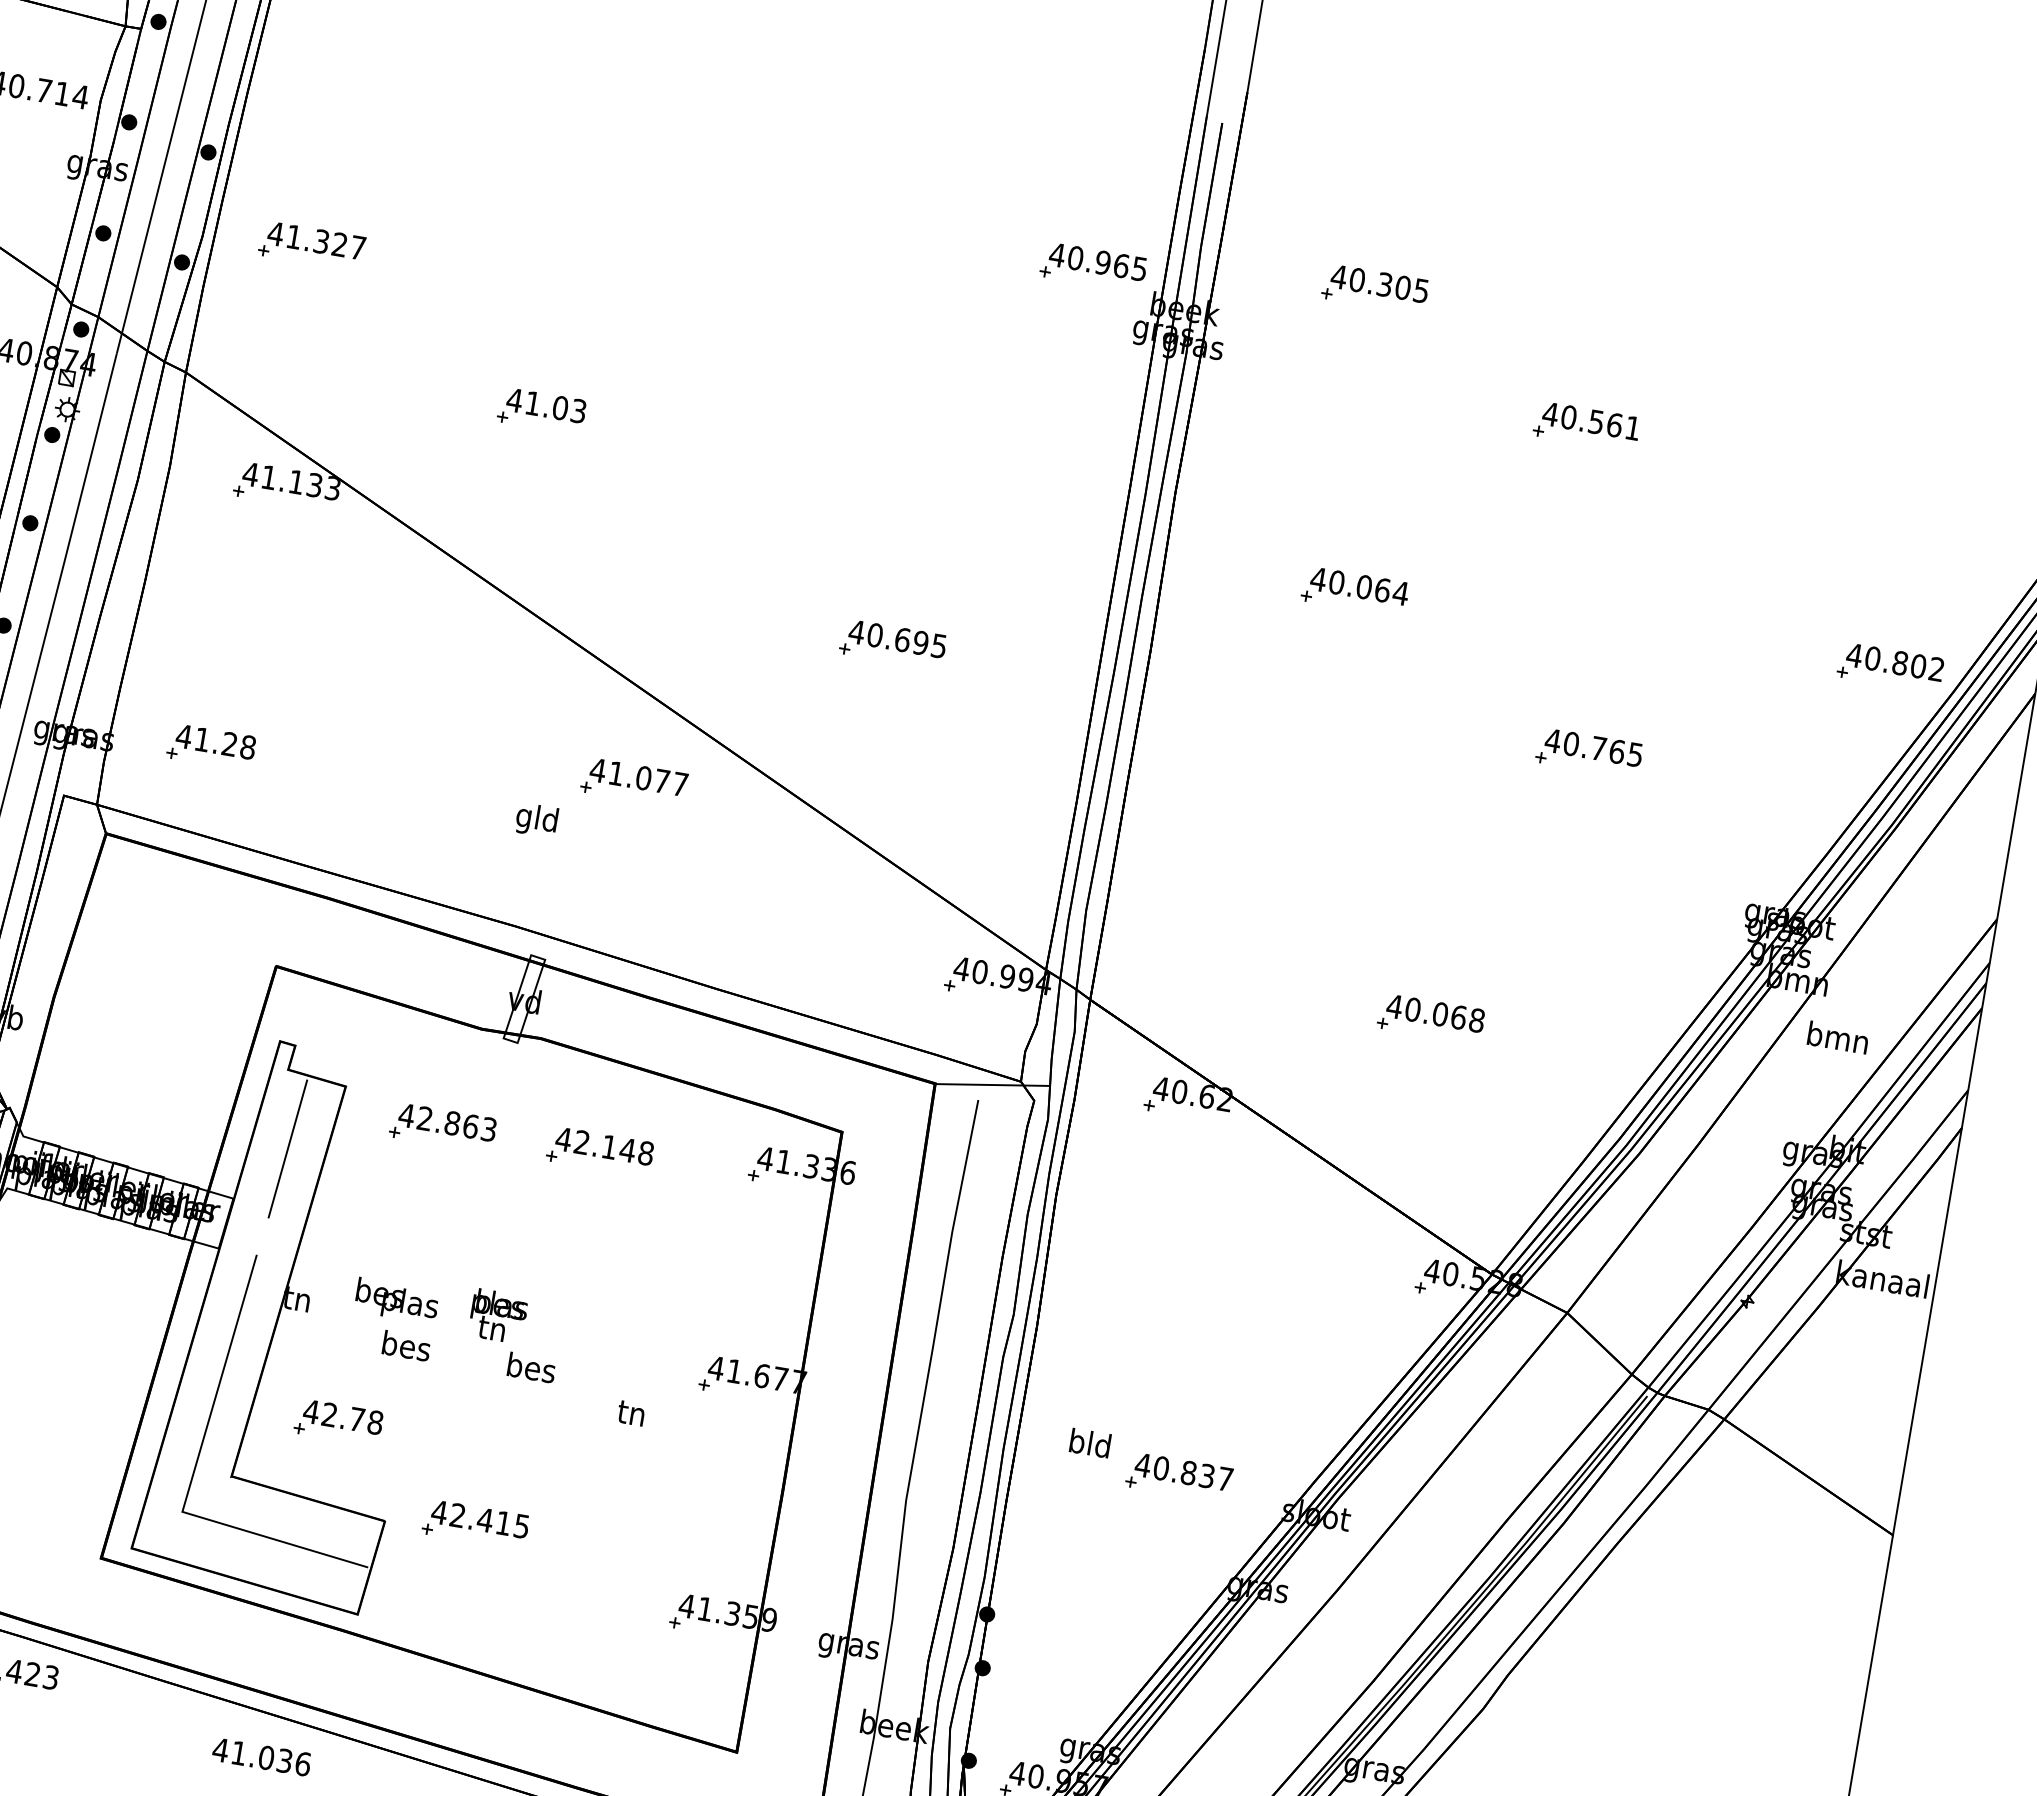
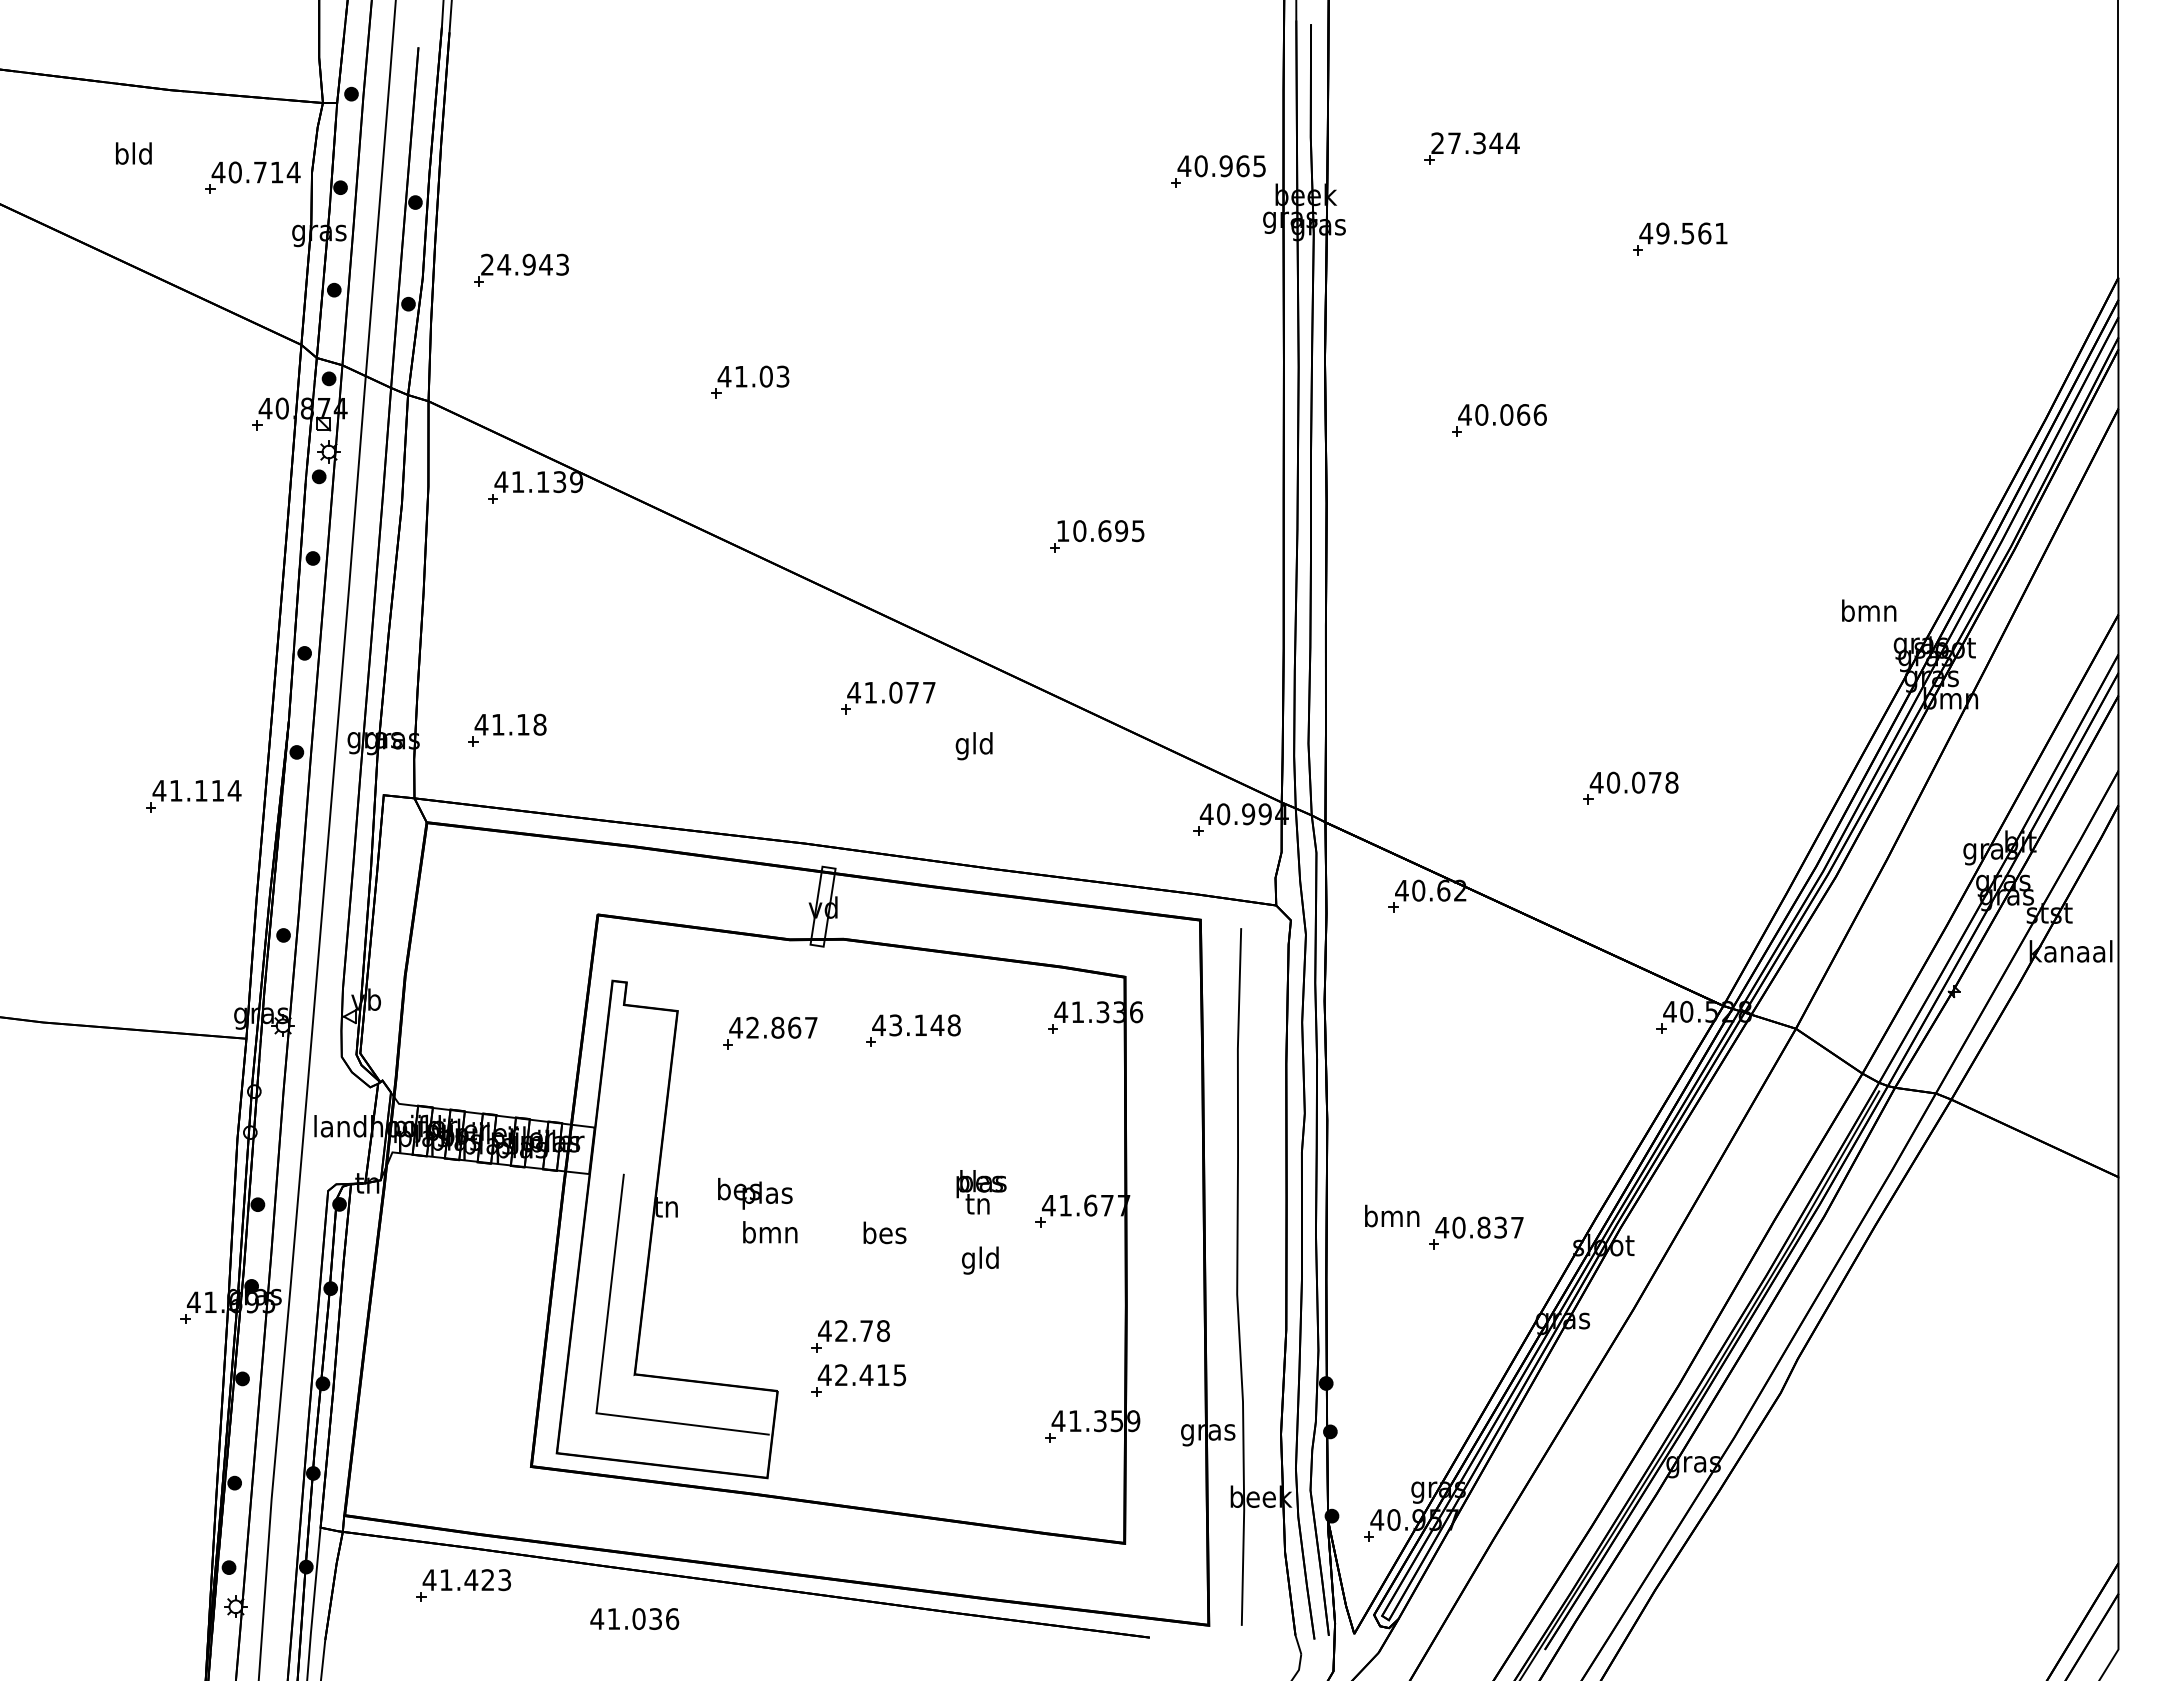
text: (316, 240) -> (524, 264), 41.327 -> 24.943
text: (1379, 283) -> (1474, 143), 40.305 -> 27.344
text: (1568, 417) -> (1662, 233), 40.561 -> 49.561
text: (333, 487) -> (576, 481), 41.133 -> 41.139
text: (1401, 592) -> (1540, 414), 40.064 -> 40.066
text: (856, 631) -> (1062, 530), 40.695 -> 10.695
part: (1891, 667) -> (1986, 407), removed
text: (230, 744) -> (523, 724), 41.28 -> 41.18
part: (1589, 753) -> (1731, 528), removed
text: (535, 820) -> (973, 746), moved
text: (1457, 1017) -> (1654, 782), 40.068 -> 40.078
text: (1838, 1037) -> (1869, 610), moved
line: (991, 1084) -> (1250, 912), removed
text: (489, 1129) -> (811, 1027), 42.863 -> 42.867
text: (581, 1142) -> (895, 1025), 42.148 -> 43.148
line: (287, 1148) -> (635, 1074), removed
text: (498, 1316) -> (981, 1192), moved
text: (406, 1346) -> (770, 1232), bes -> bmn
text: (631, 1415) -> (980, 1260), tn -> gld
part: (338, 1422) -> (850, 1336), moved
text: (1090, 1442) -> (1392, 1215), bld -> bmn
text: (261, 1756) -> (634, 1618), moved

